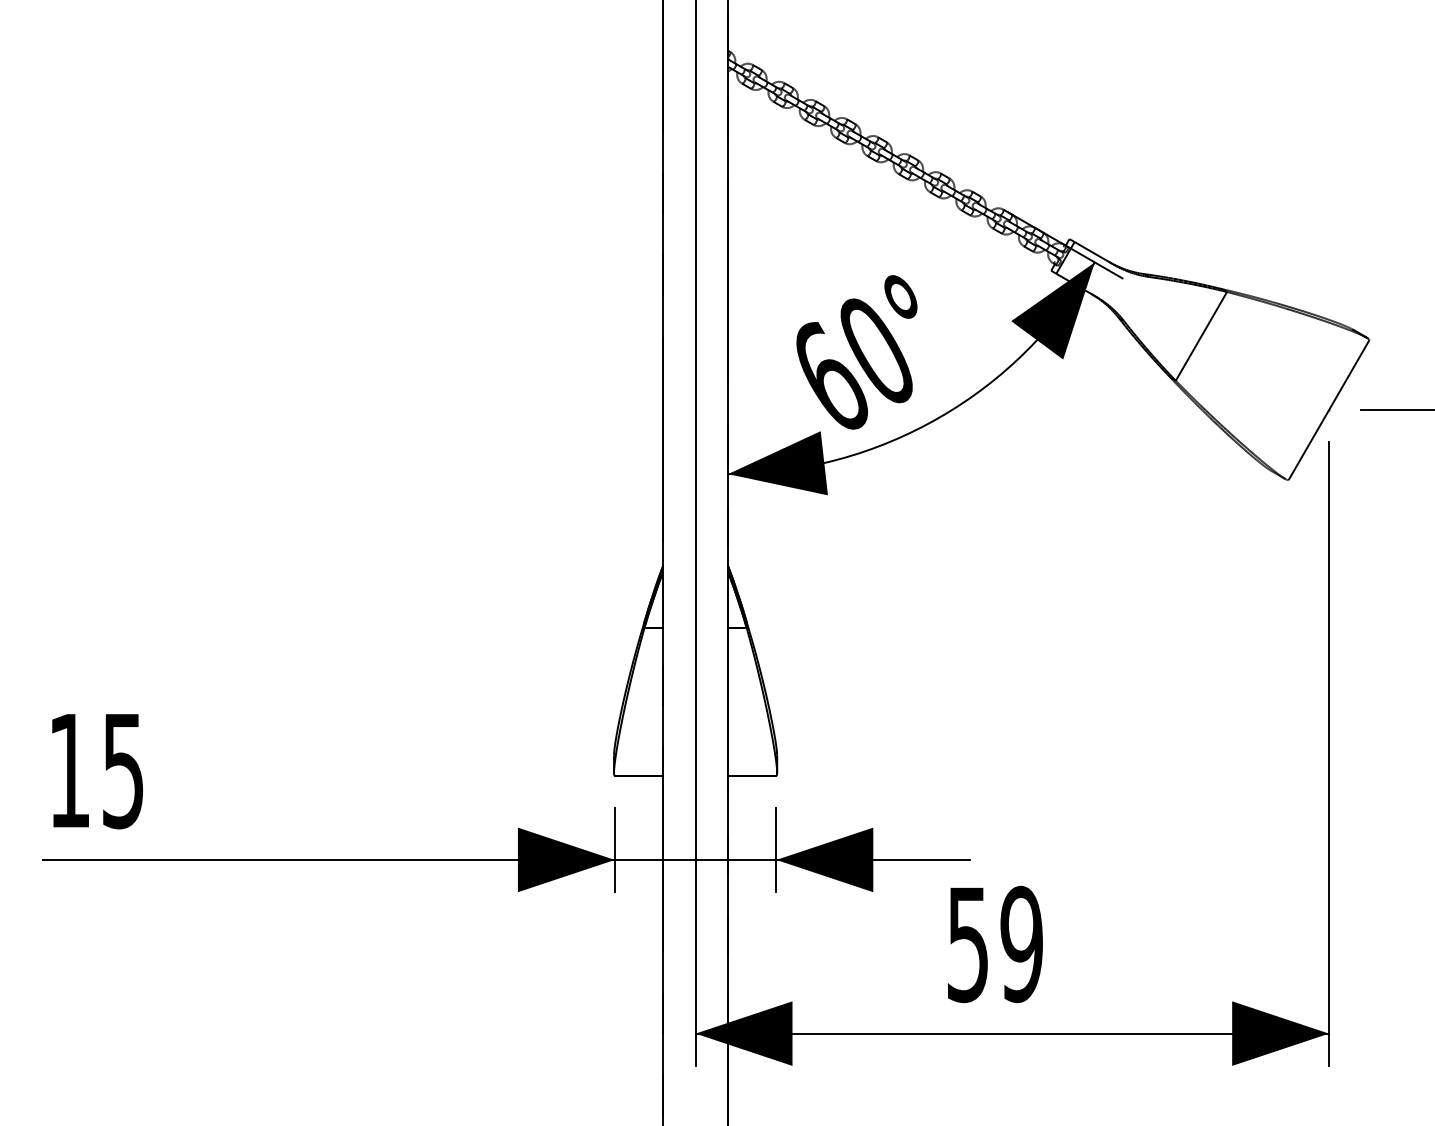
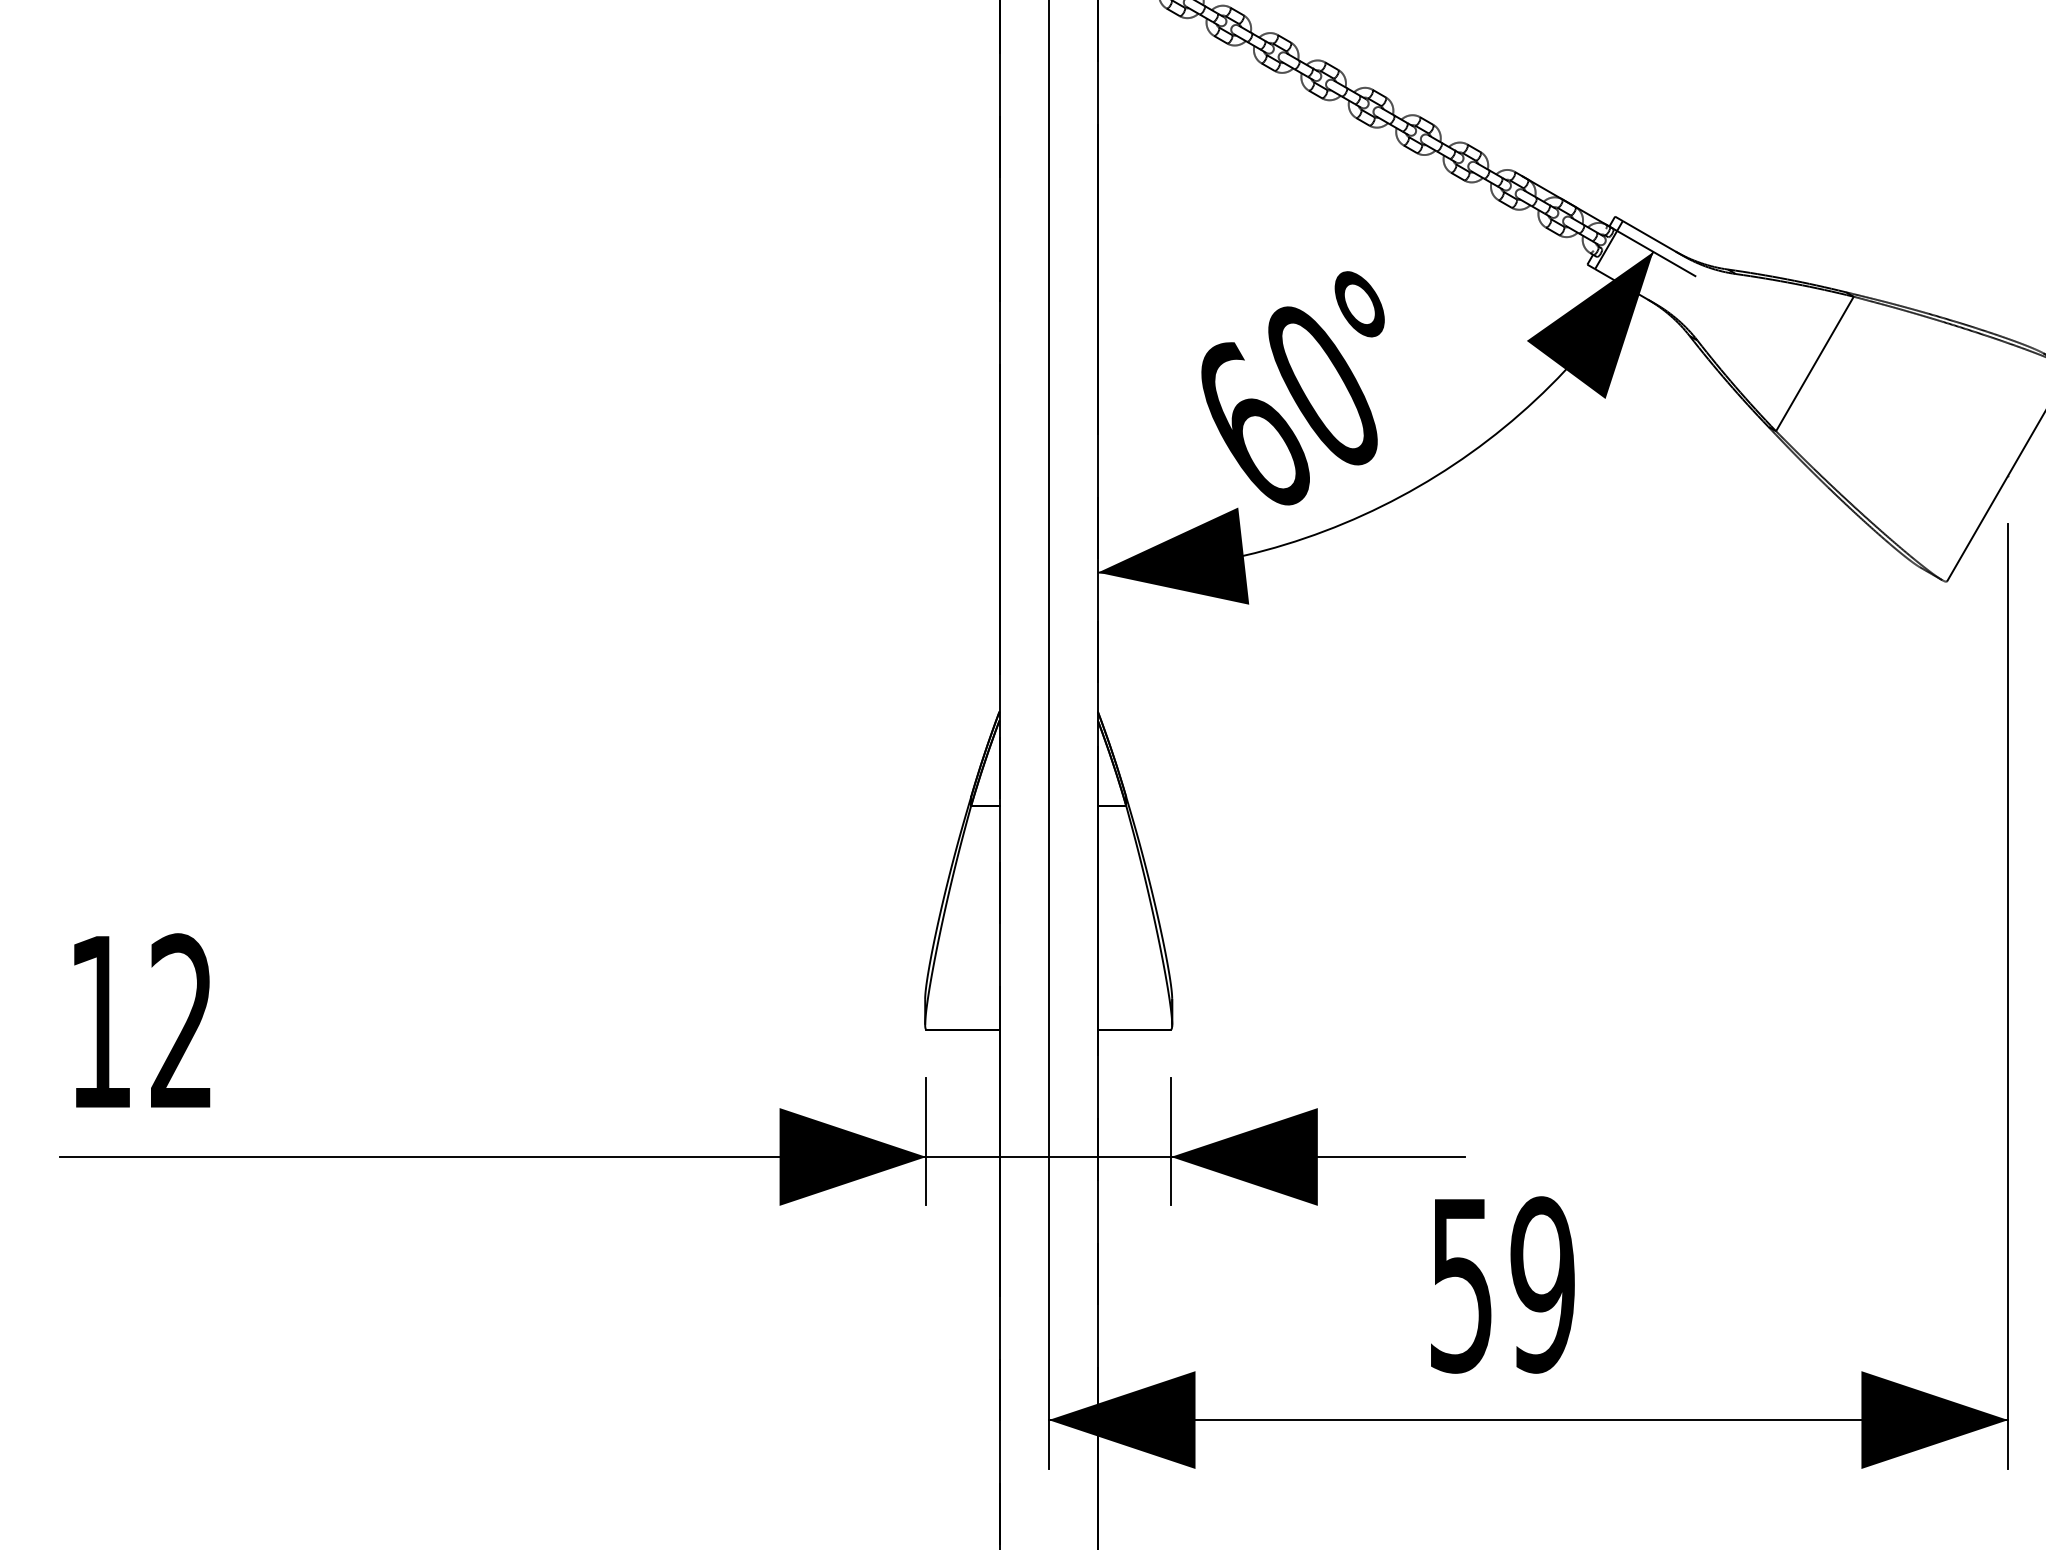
text: (122, 770) -> (180, 1021), 15 -> 12

